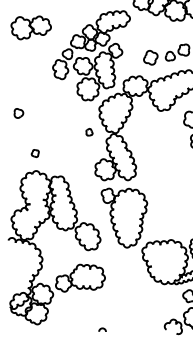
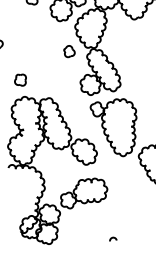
part: (89, 131) -> (69, 50), size x1.67
part: (35, 153) -> (20, 80), size x1.67

